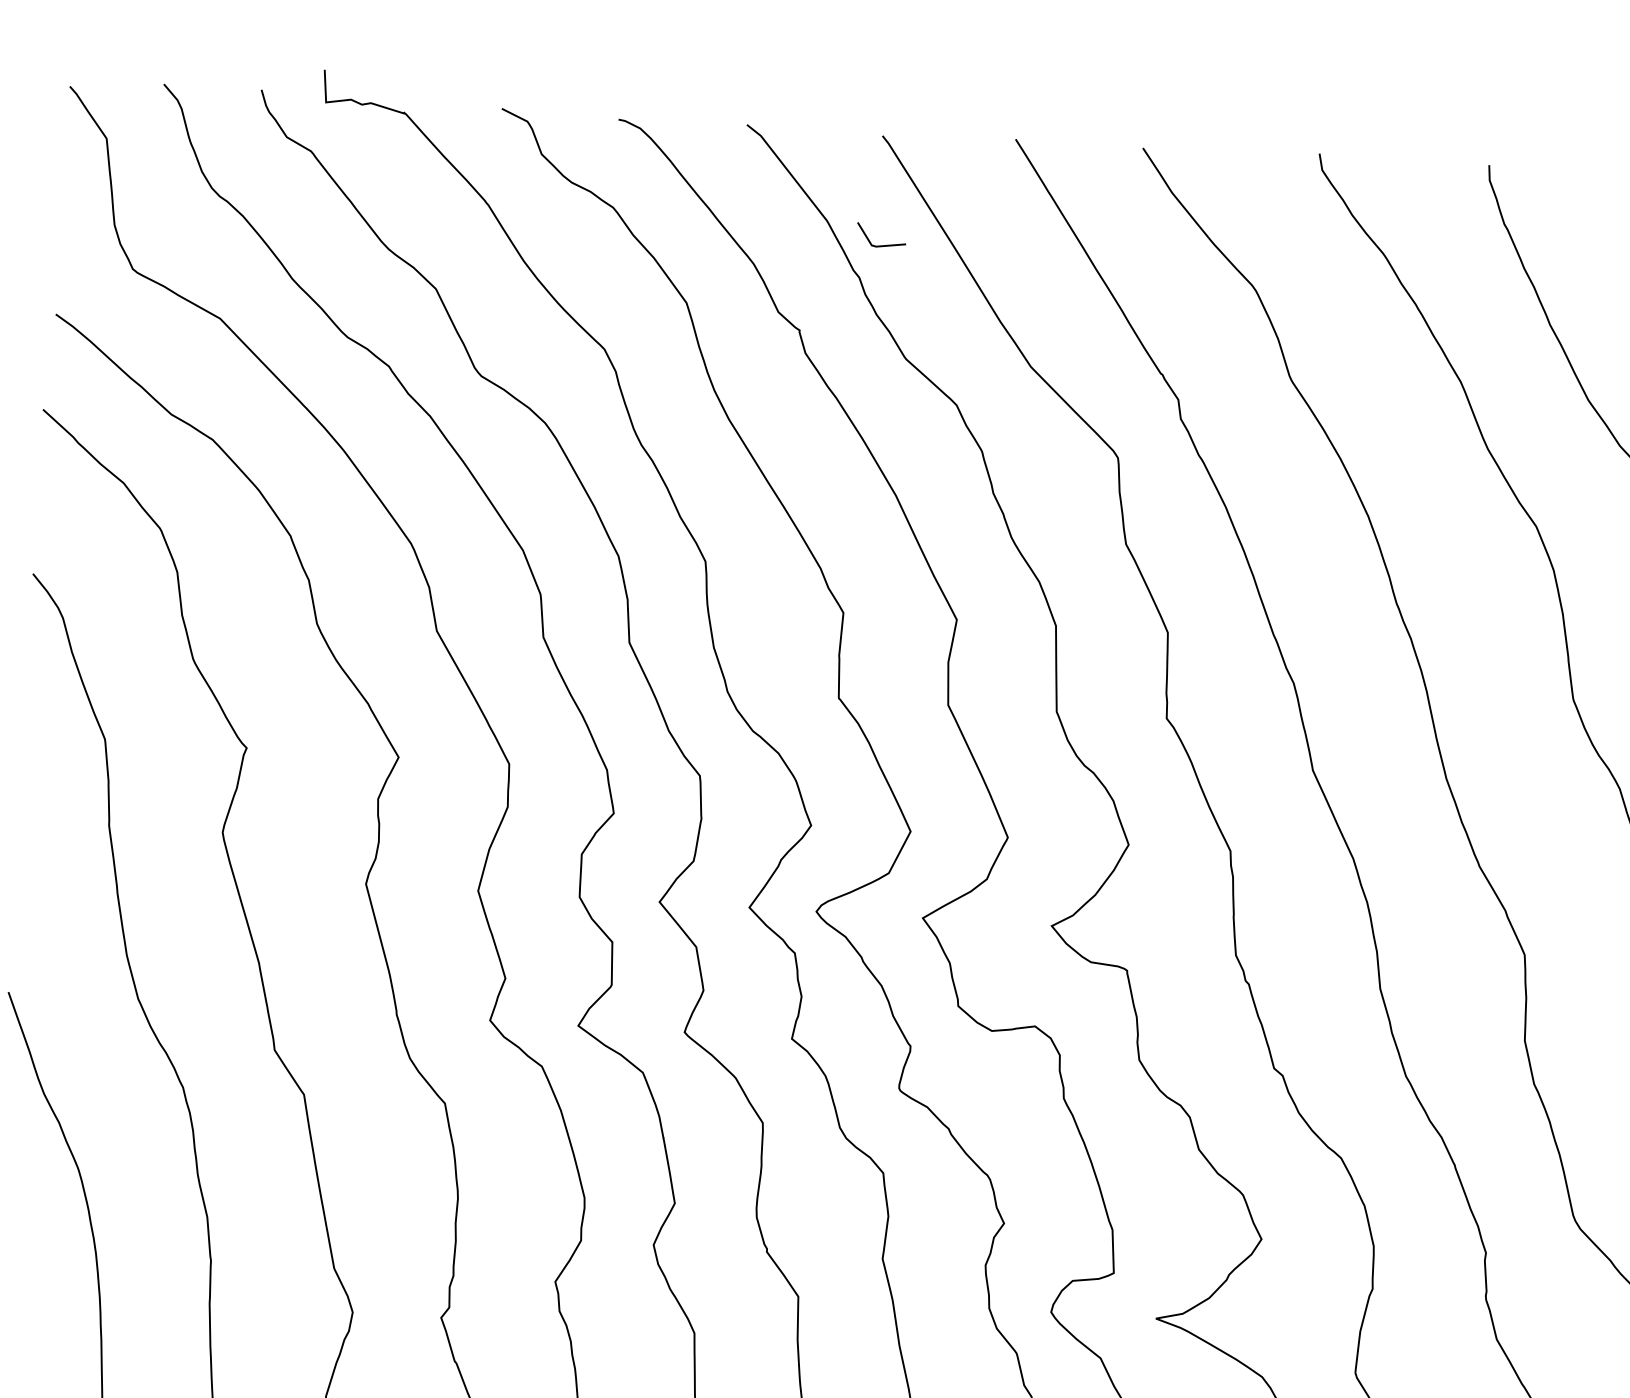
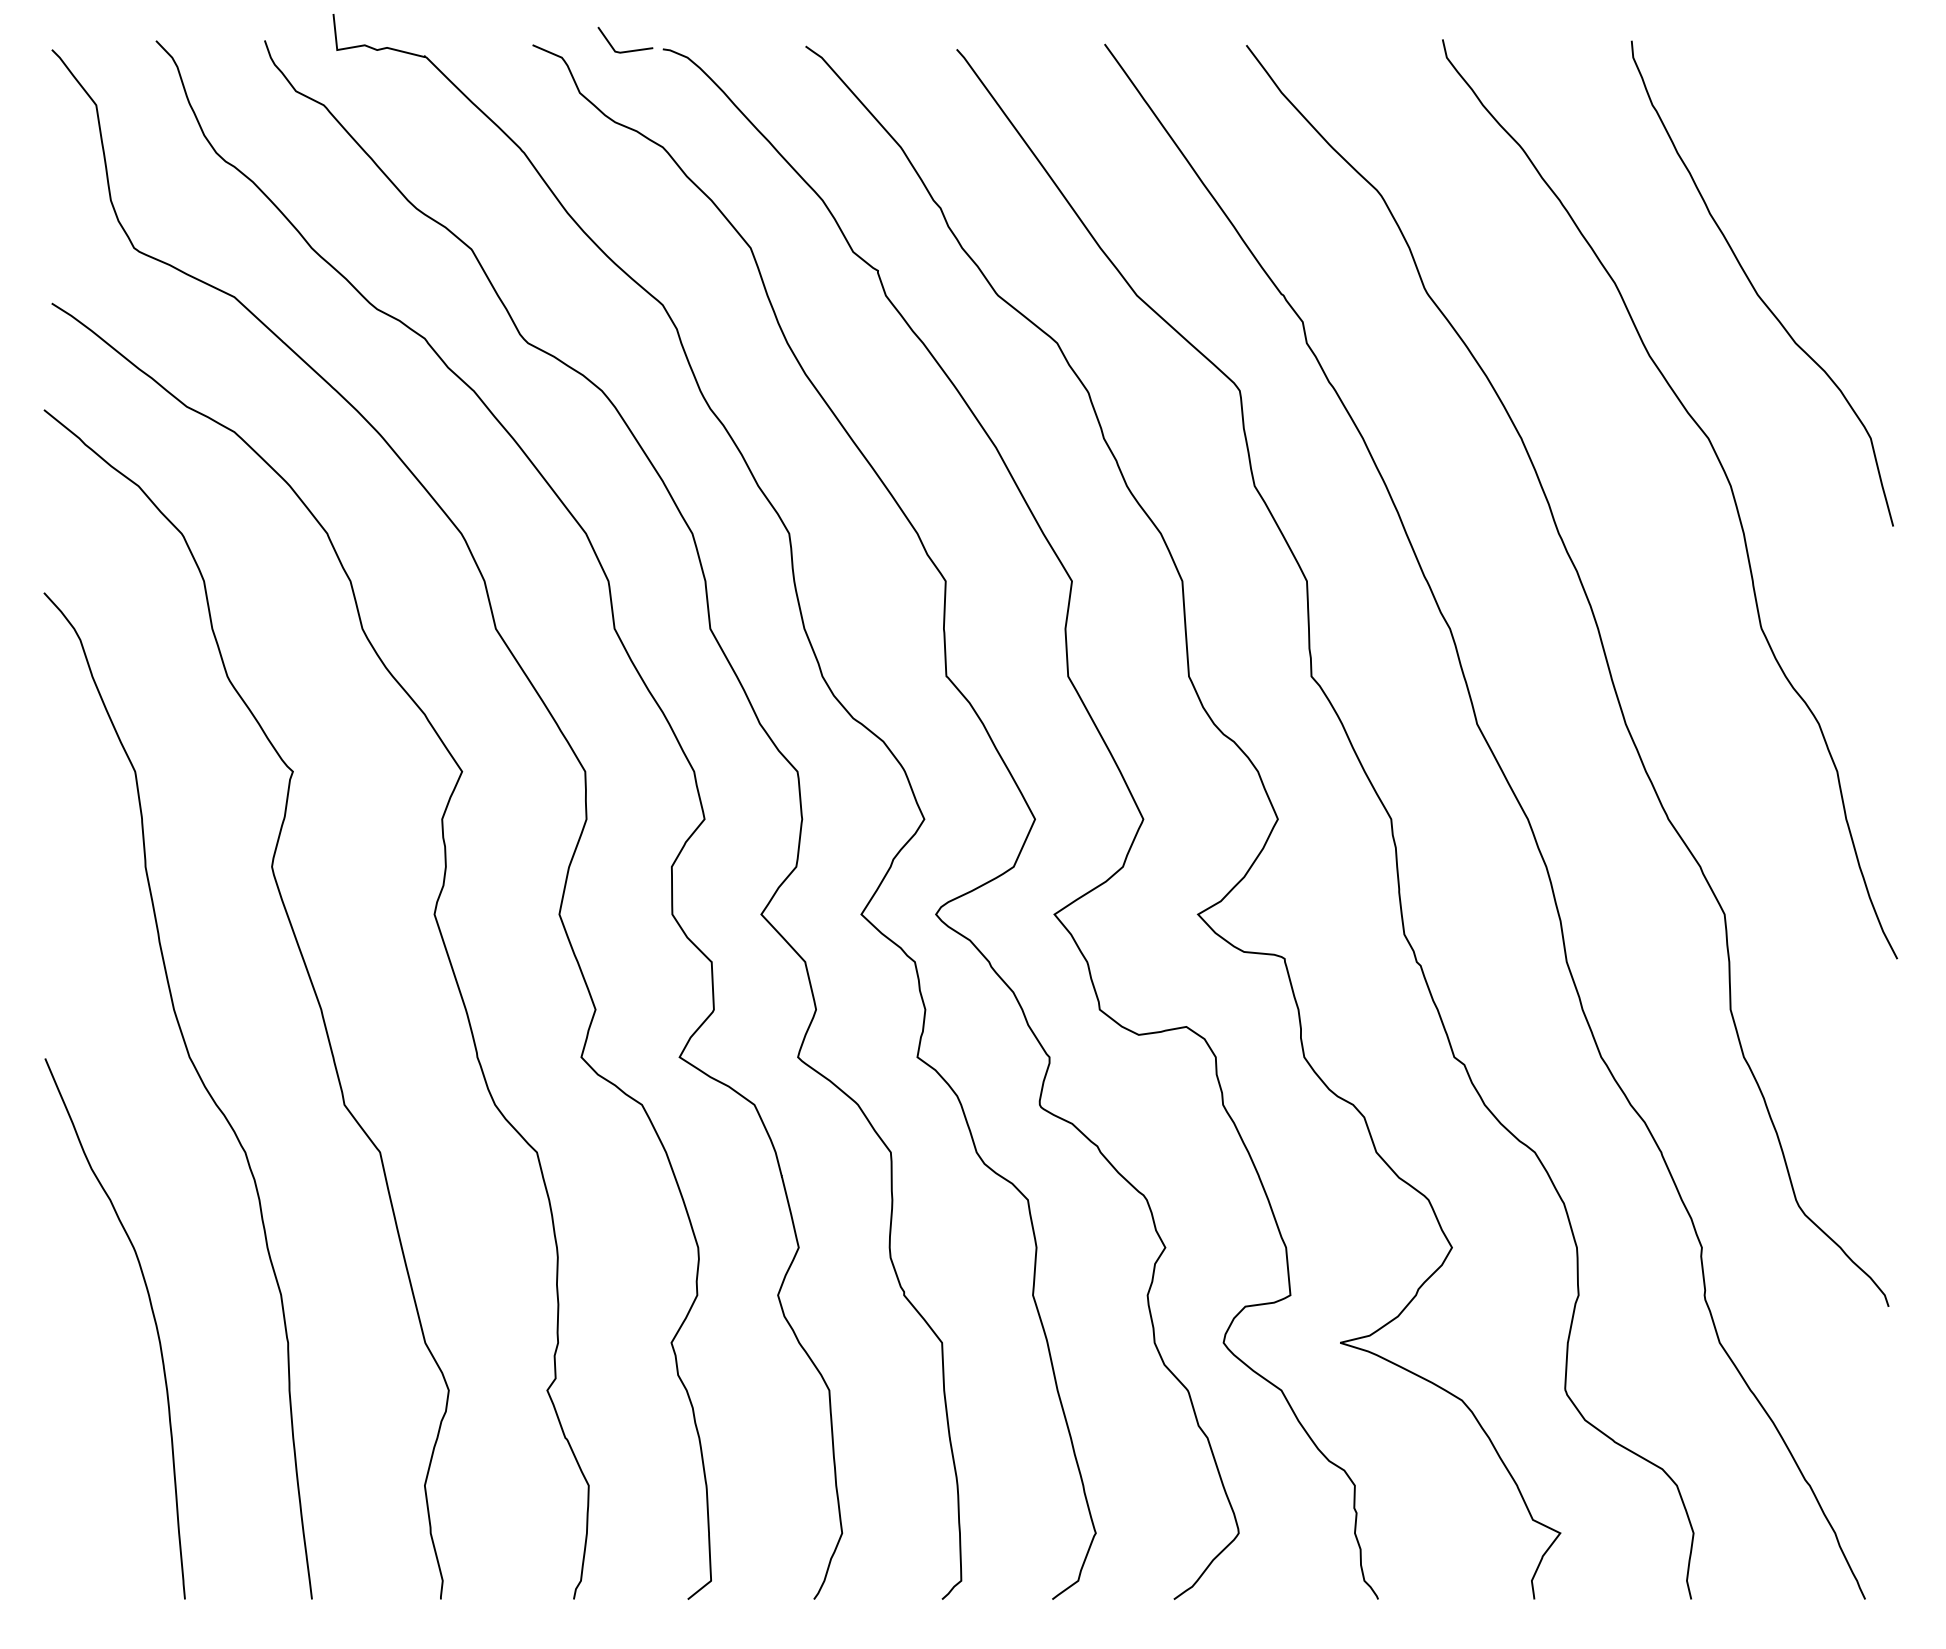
line: (881, 245) -> (626, 50), moved

